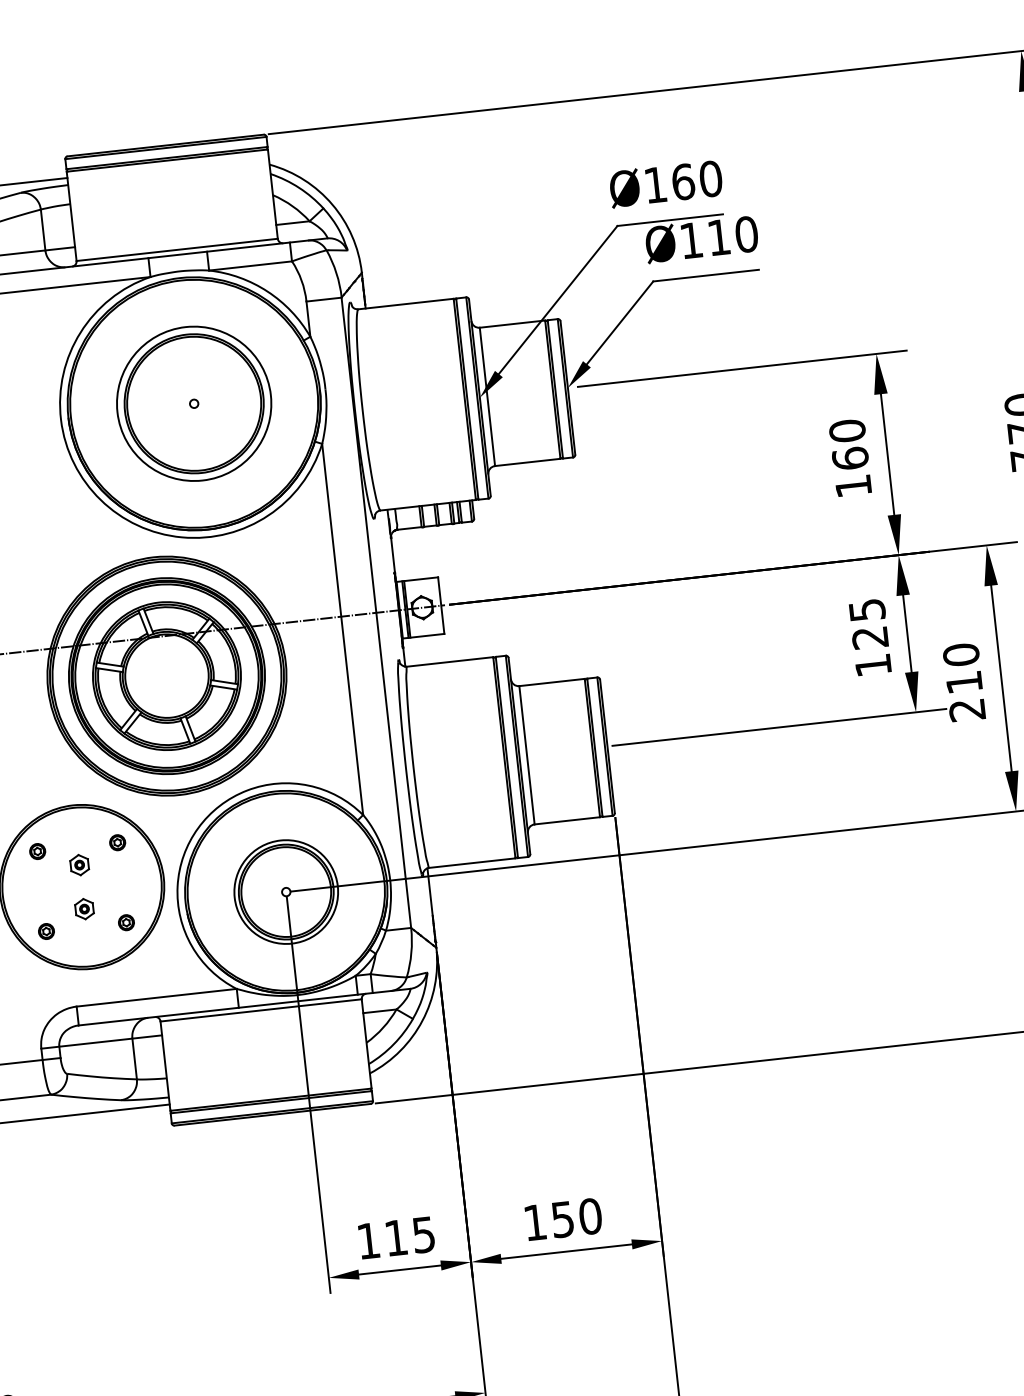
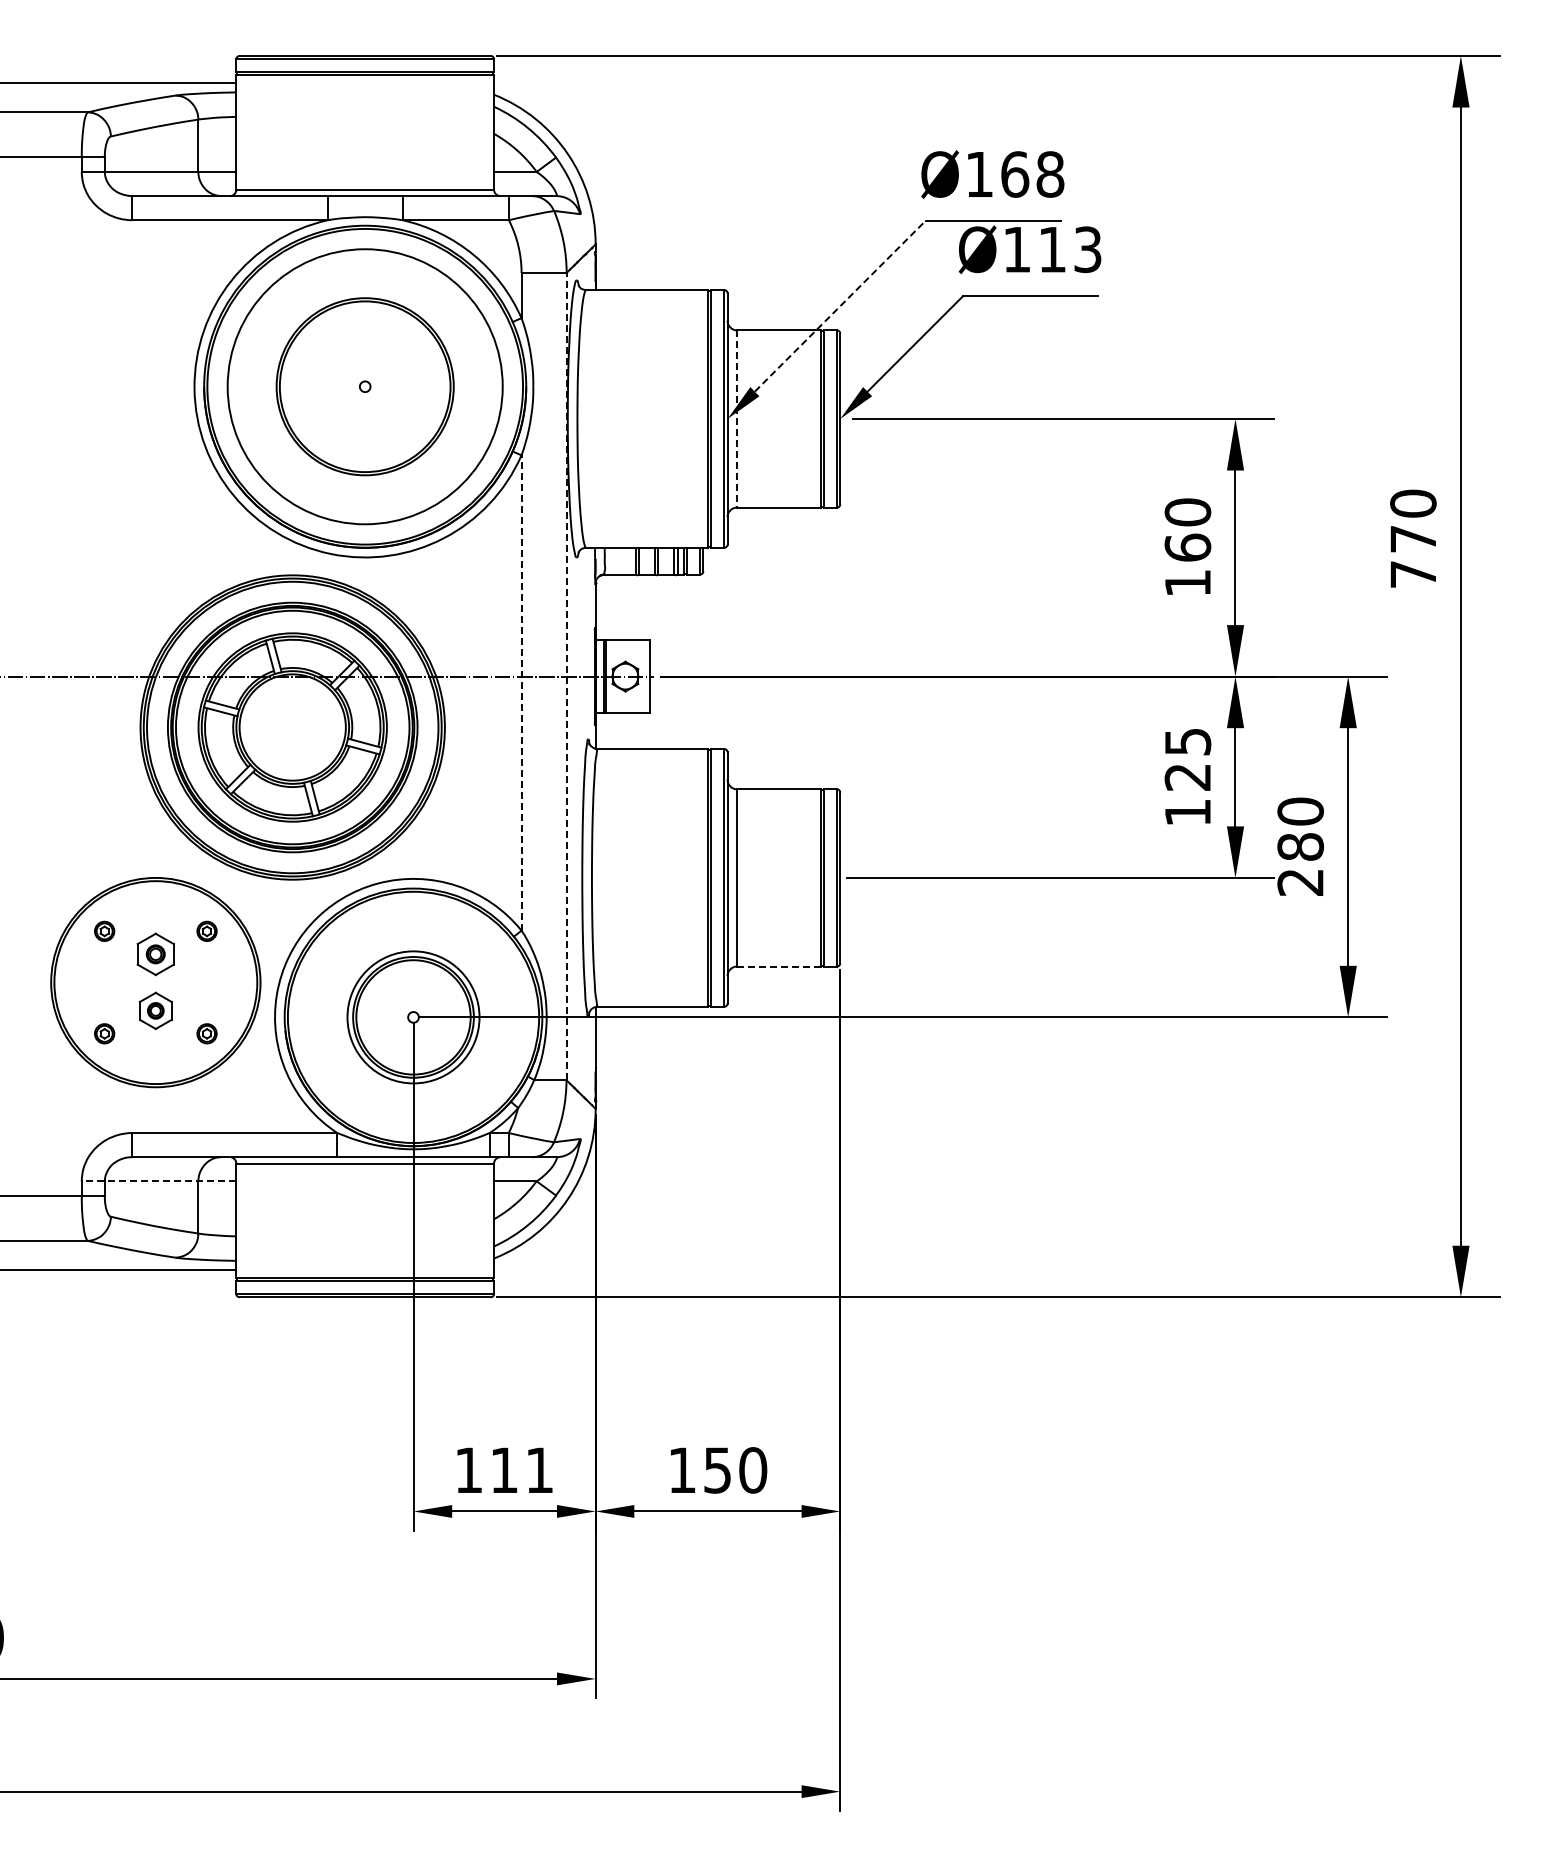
text: (711, 178) -> (1050, 174), Ø160 -> Ø168
text: (746, 234) -> (1087, 249), Ø110 -> Ø113
line: (558, 300) -> (840, 306), solid -> dashed
line: (487, 396) -> (737, 418), solid -> dashed
circle: (193, 403) -> (364, 386), size x1.4
line: (376, 612) -> (566, 676), solid -> dashed
line: (342, 629) -> (521, 692), solid -> dashed
text: (964, 682) -> (1300, 846), 210 -> 280
line: (567, 820) -> (779, 966), solid -> dashed
part: (79, 865) -> (155, 954), size x1.6
part: (84, 908) -> (155, 1010), size x1.4
line: (101, 1042) -> (158, 1181), solid -> dashed
text: (423, 1235) -> (539, 1470), 115 -> 111

